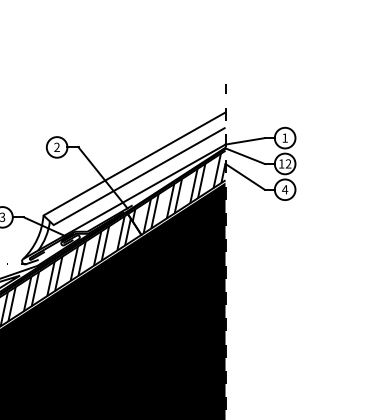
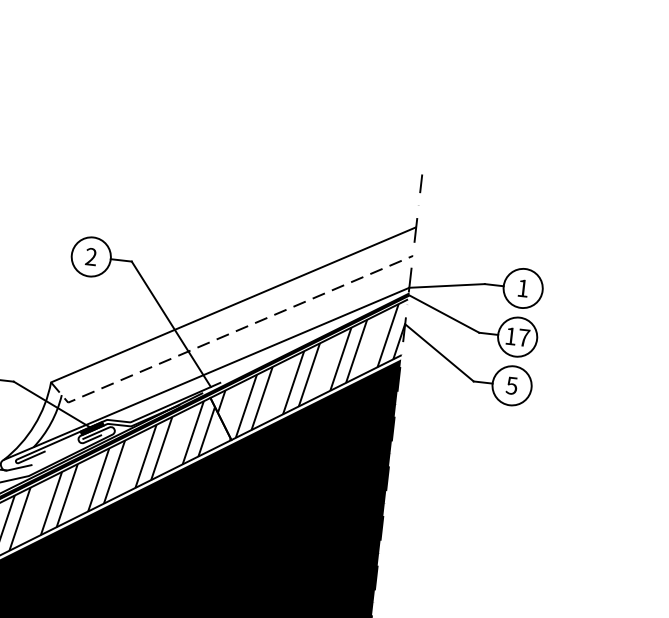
text: (288, 163) -> (524, 336), 12 -> 17
line: (133, 179) -> (228, 333), solid -> dashed
text: (285, 189) -> (512, 385), 4 -> 5

